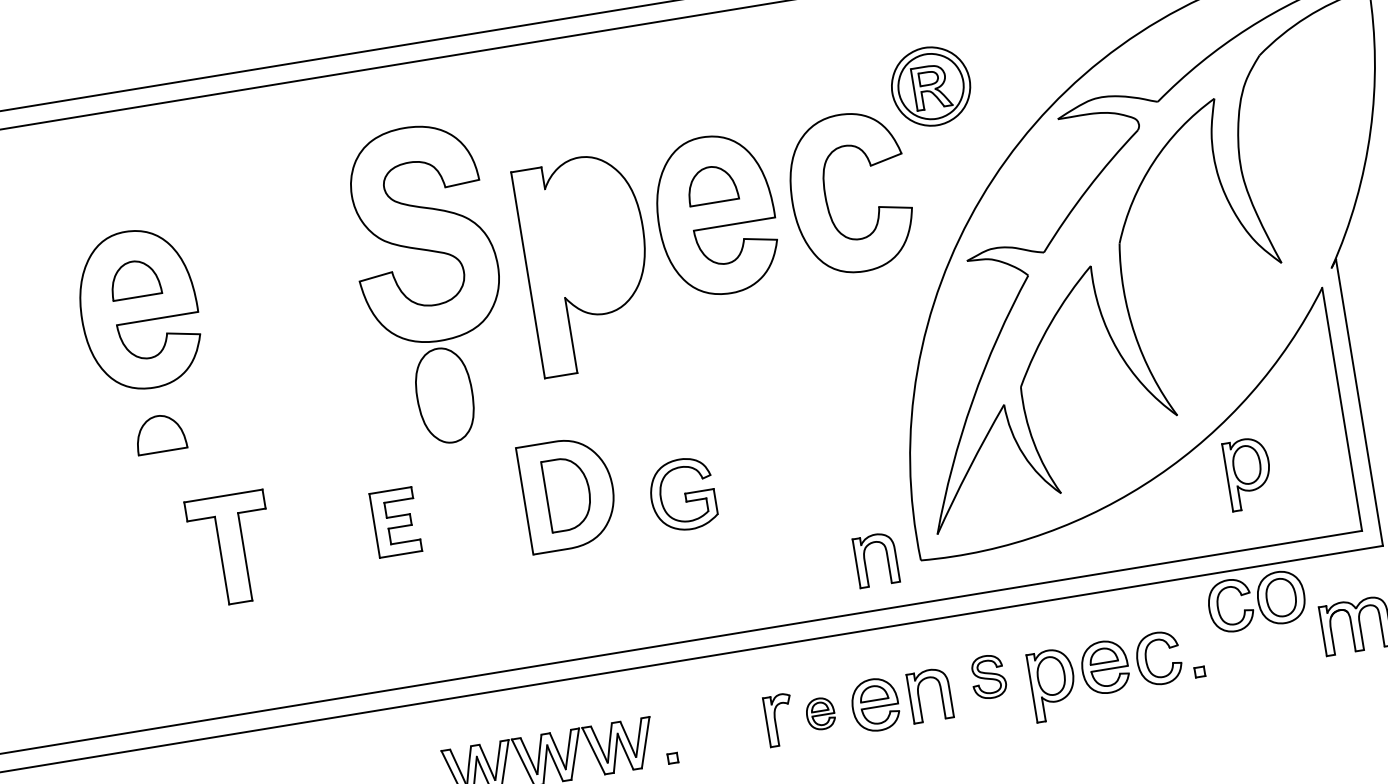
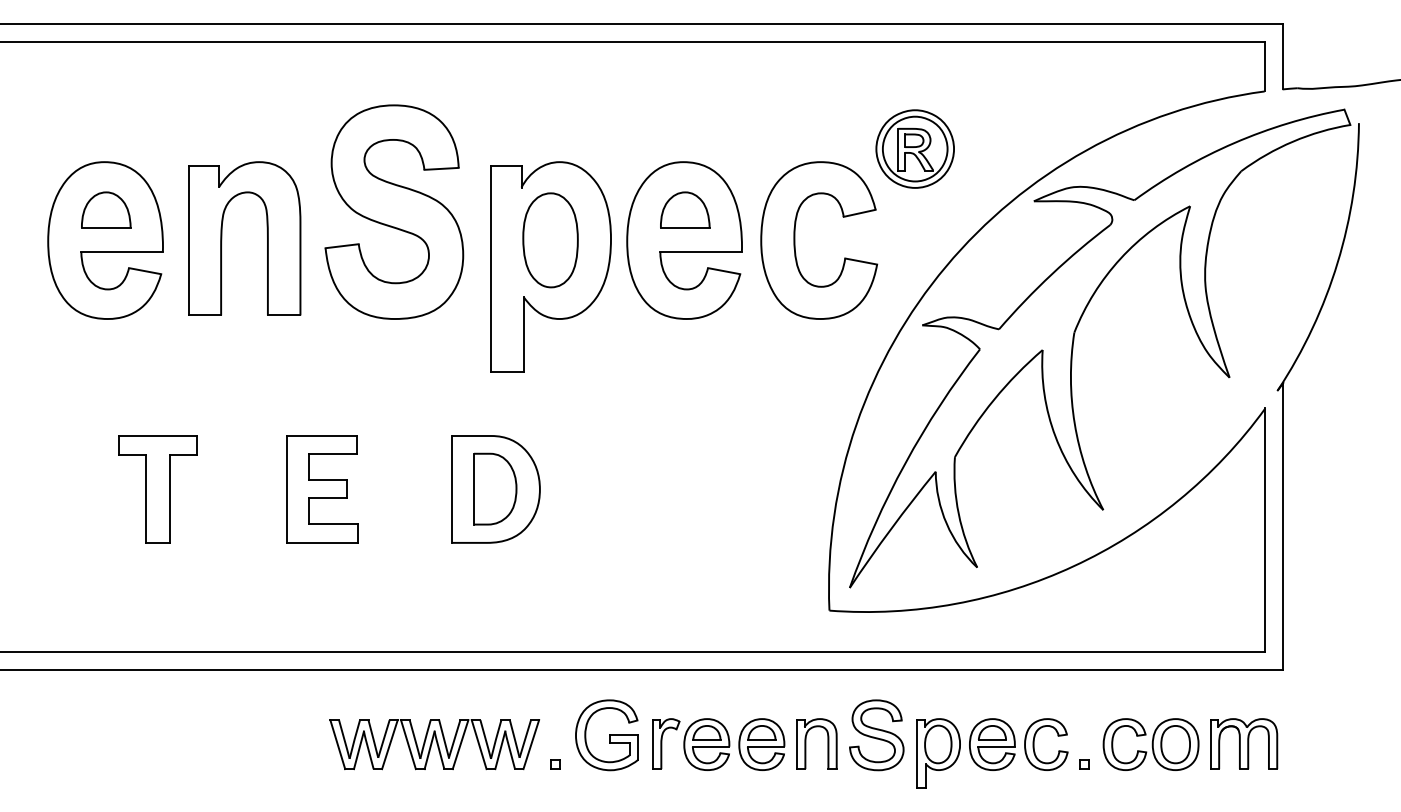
part: (255, 288) -> (222, 238), added
part: (444, 395) -> (550, 240), moved
part: (160, 433) -> (106, 364), removed
part: (1248, 473) -> (1163, 578), removed
part: (682, 495) -> (606, 735), moved
part: (396, 522) -> (322, 489), size x1.67
part: (865, 561) -> (775, 602), removed
part: (1256, 601) -> (1150, 744), moved
part: (988, 677) -> (876, 735), size x1.67
part: (820, 713) -> (706, 744), size x1.67

